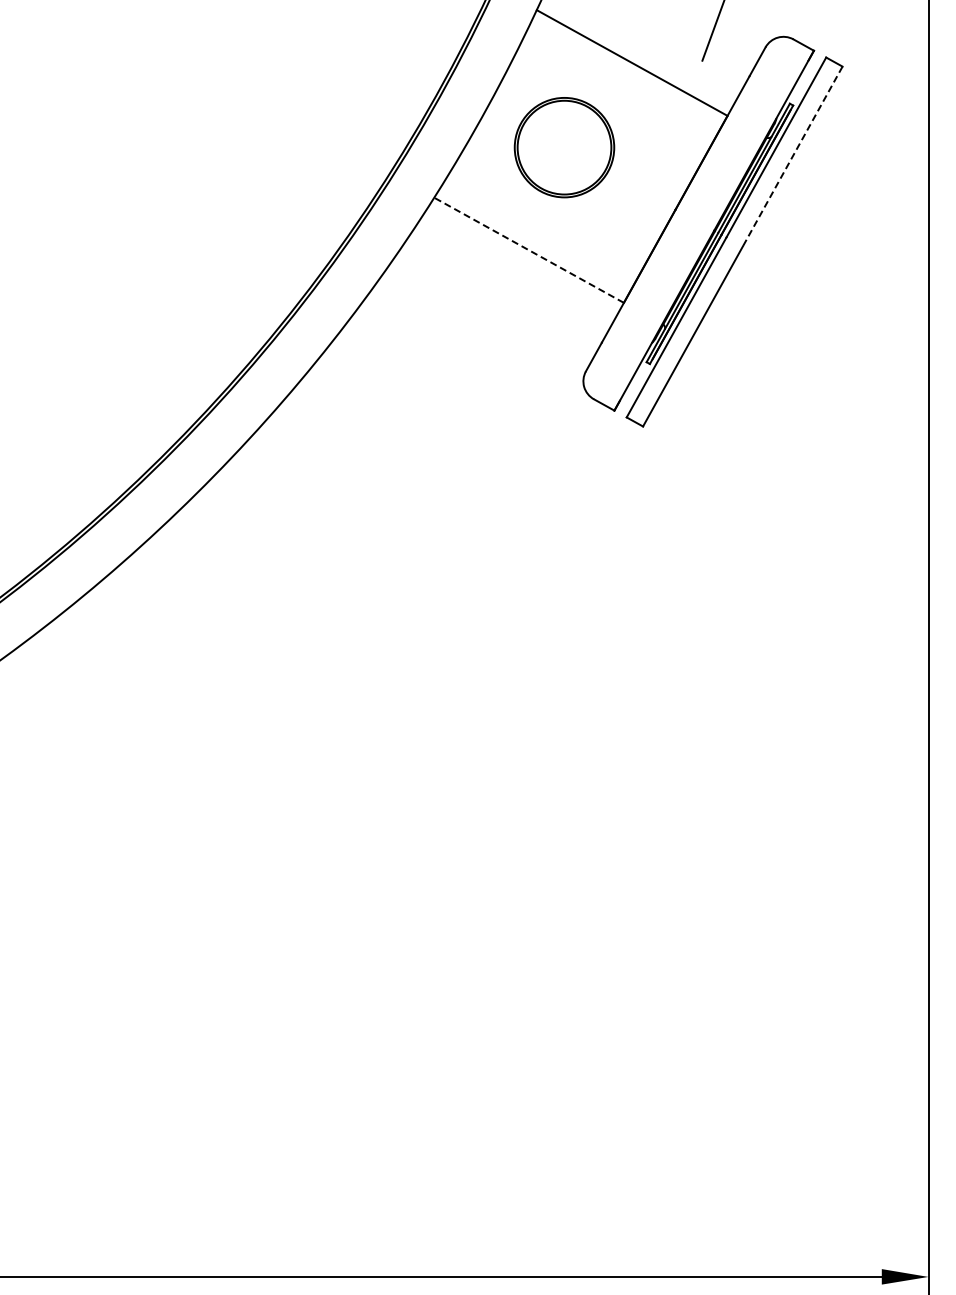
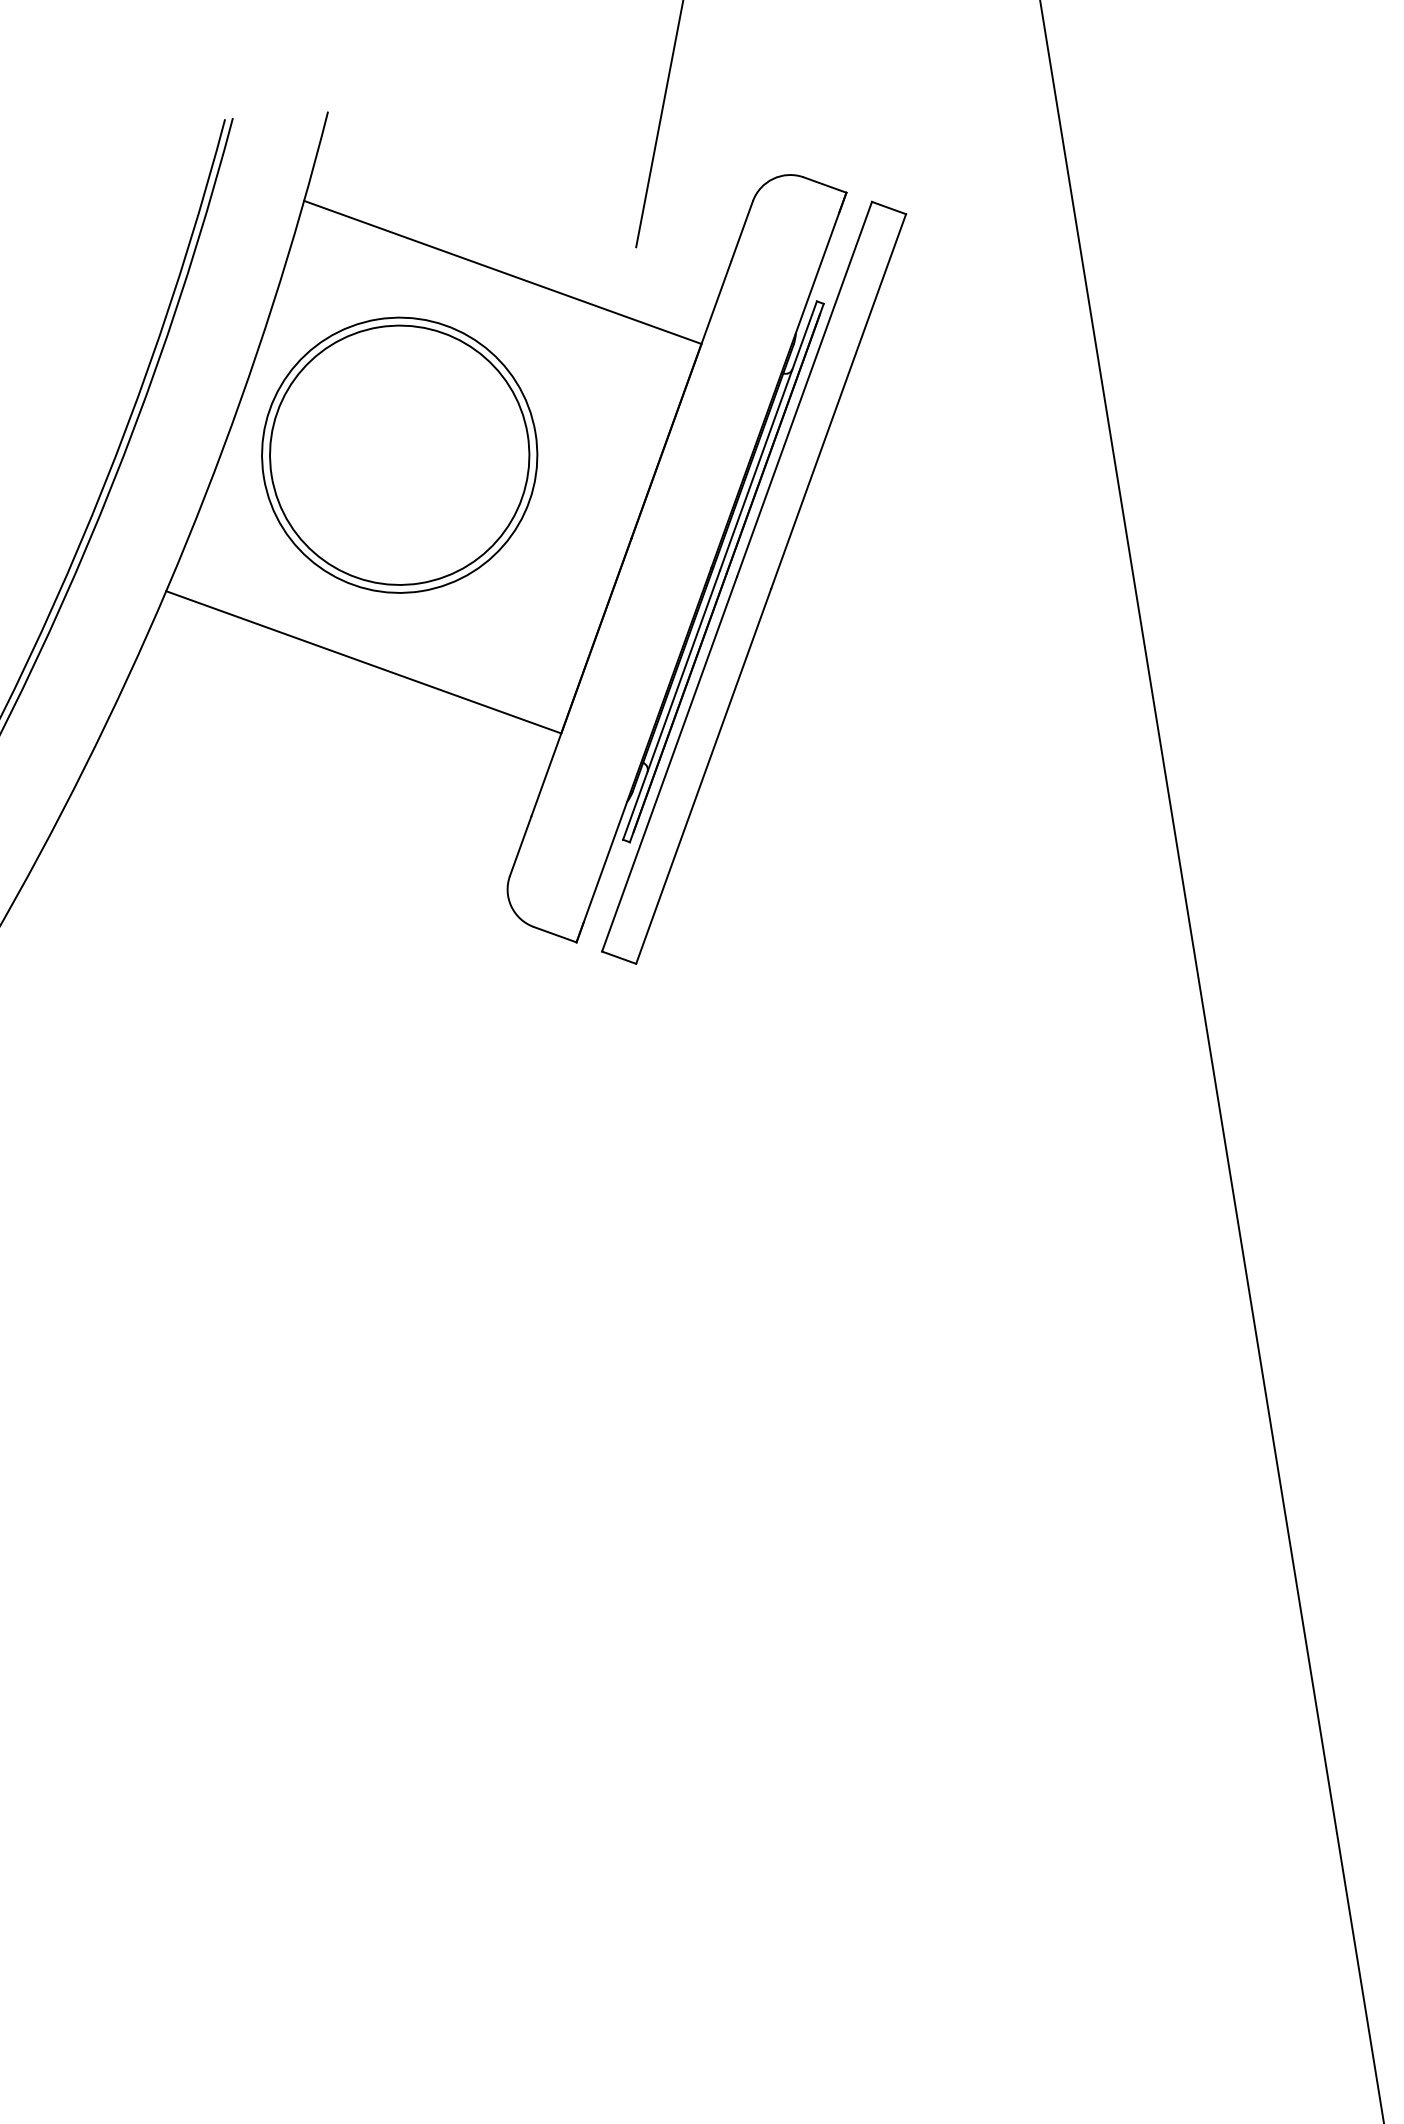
part: (564, 147) -> (399, 454), size x1.43
line: (792, 156) -> (838, 401), dashed -> solid
line: (528, 250) -> (362, 662), dashed -> solid

